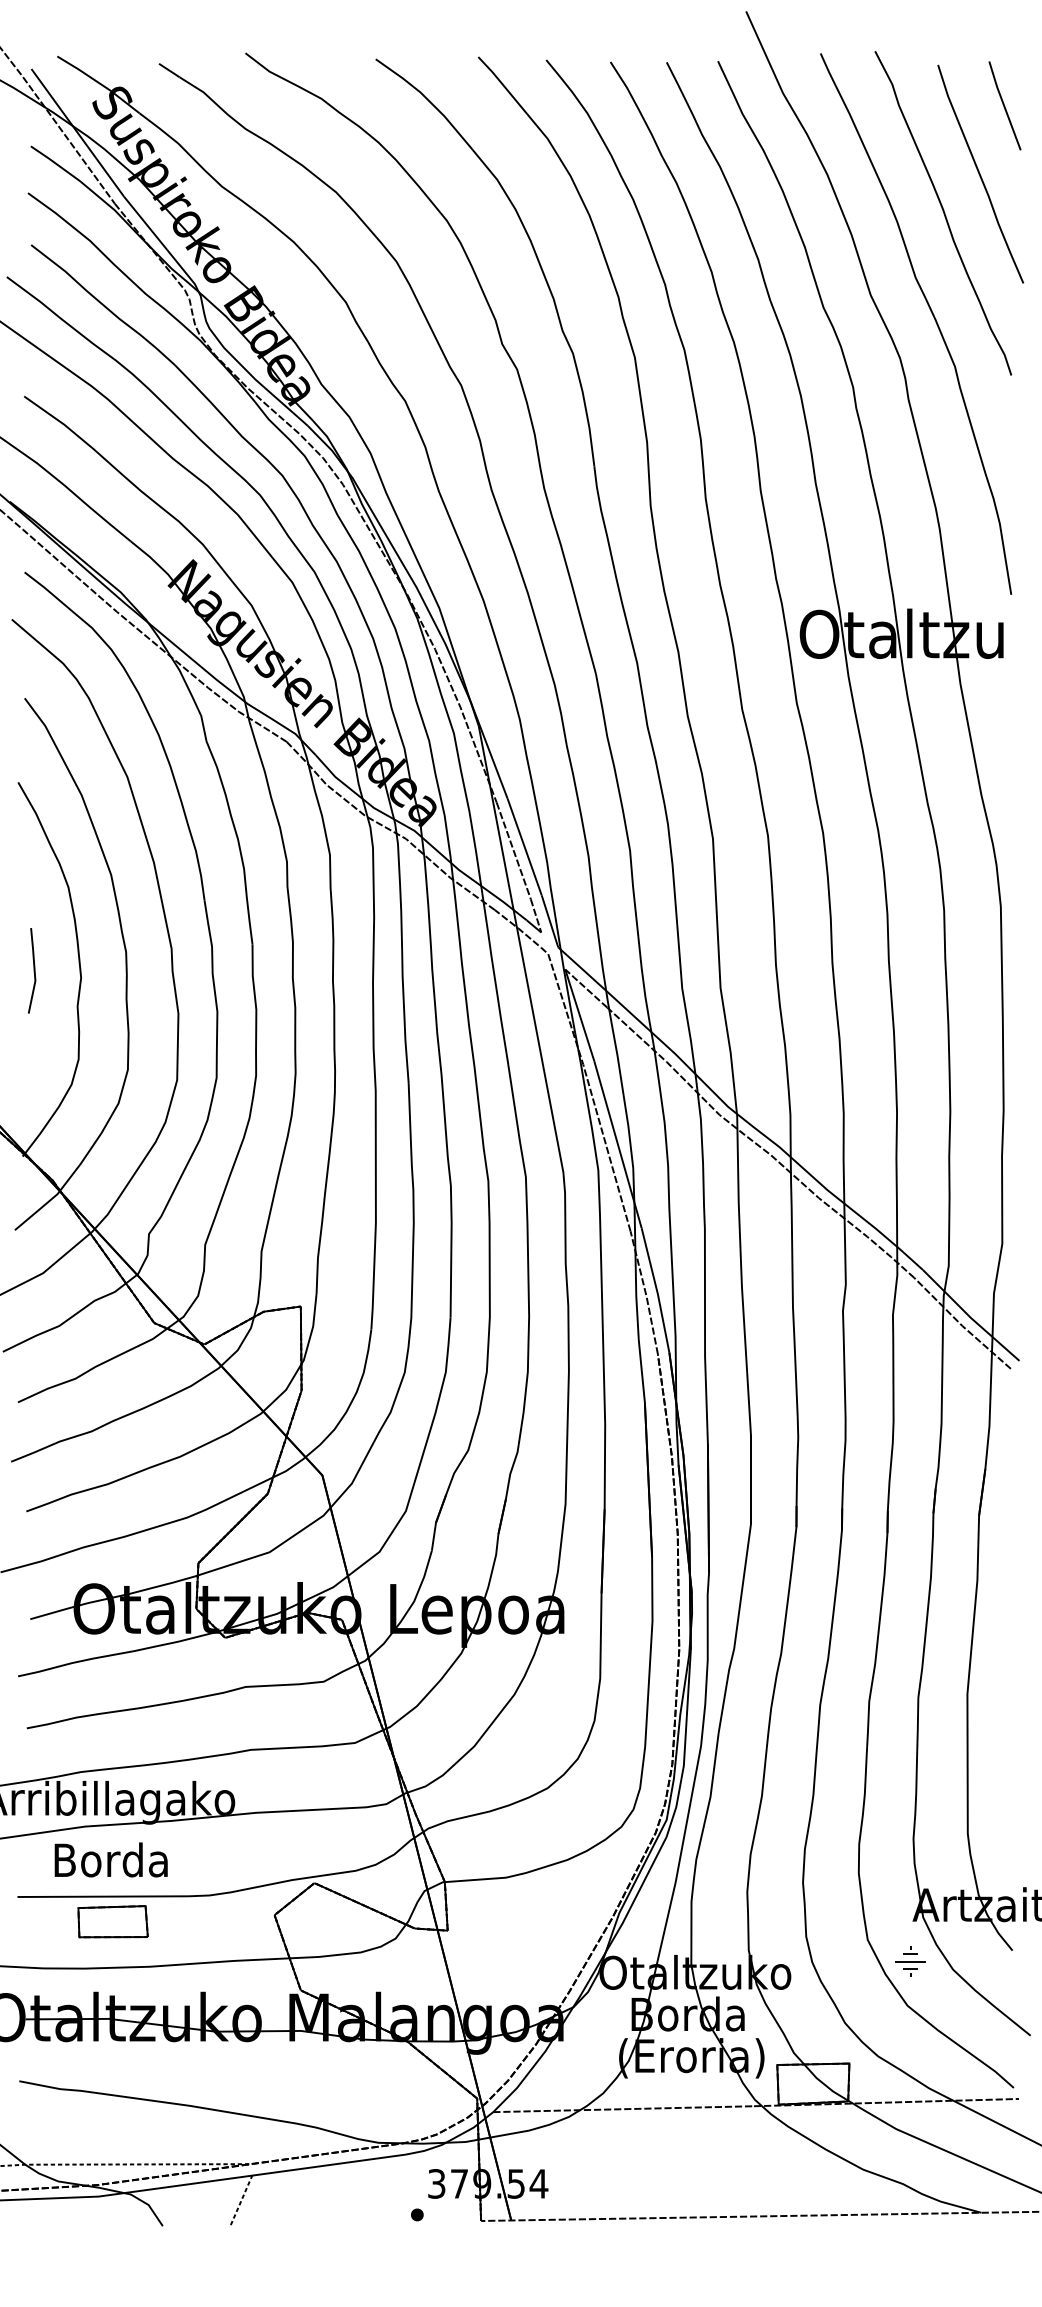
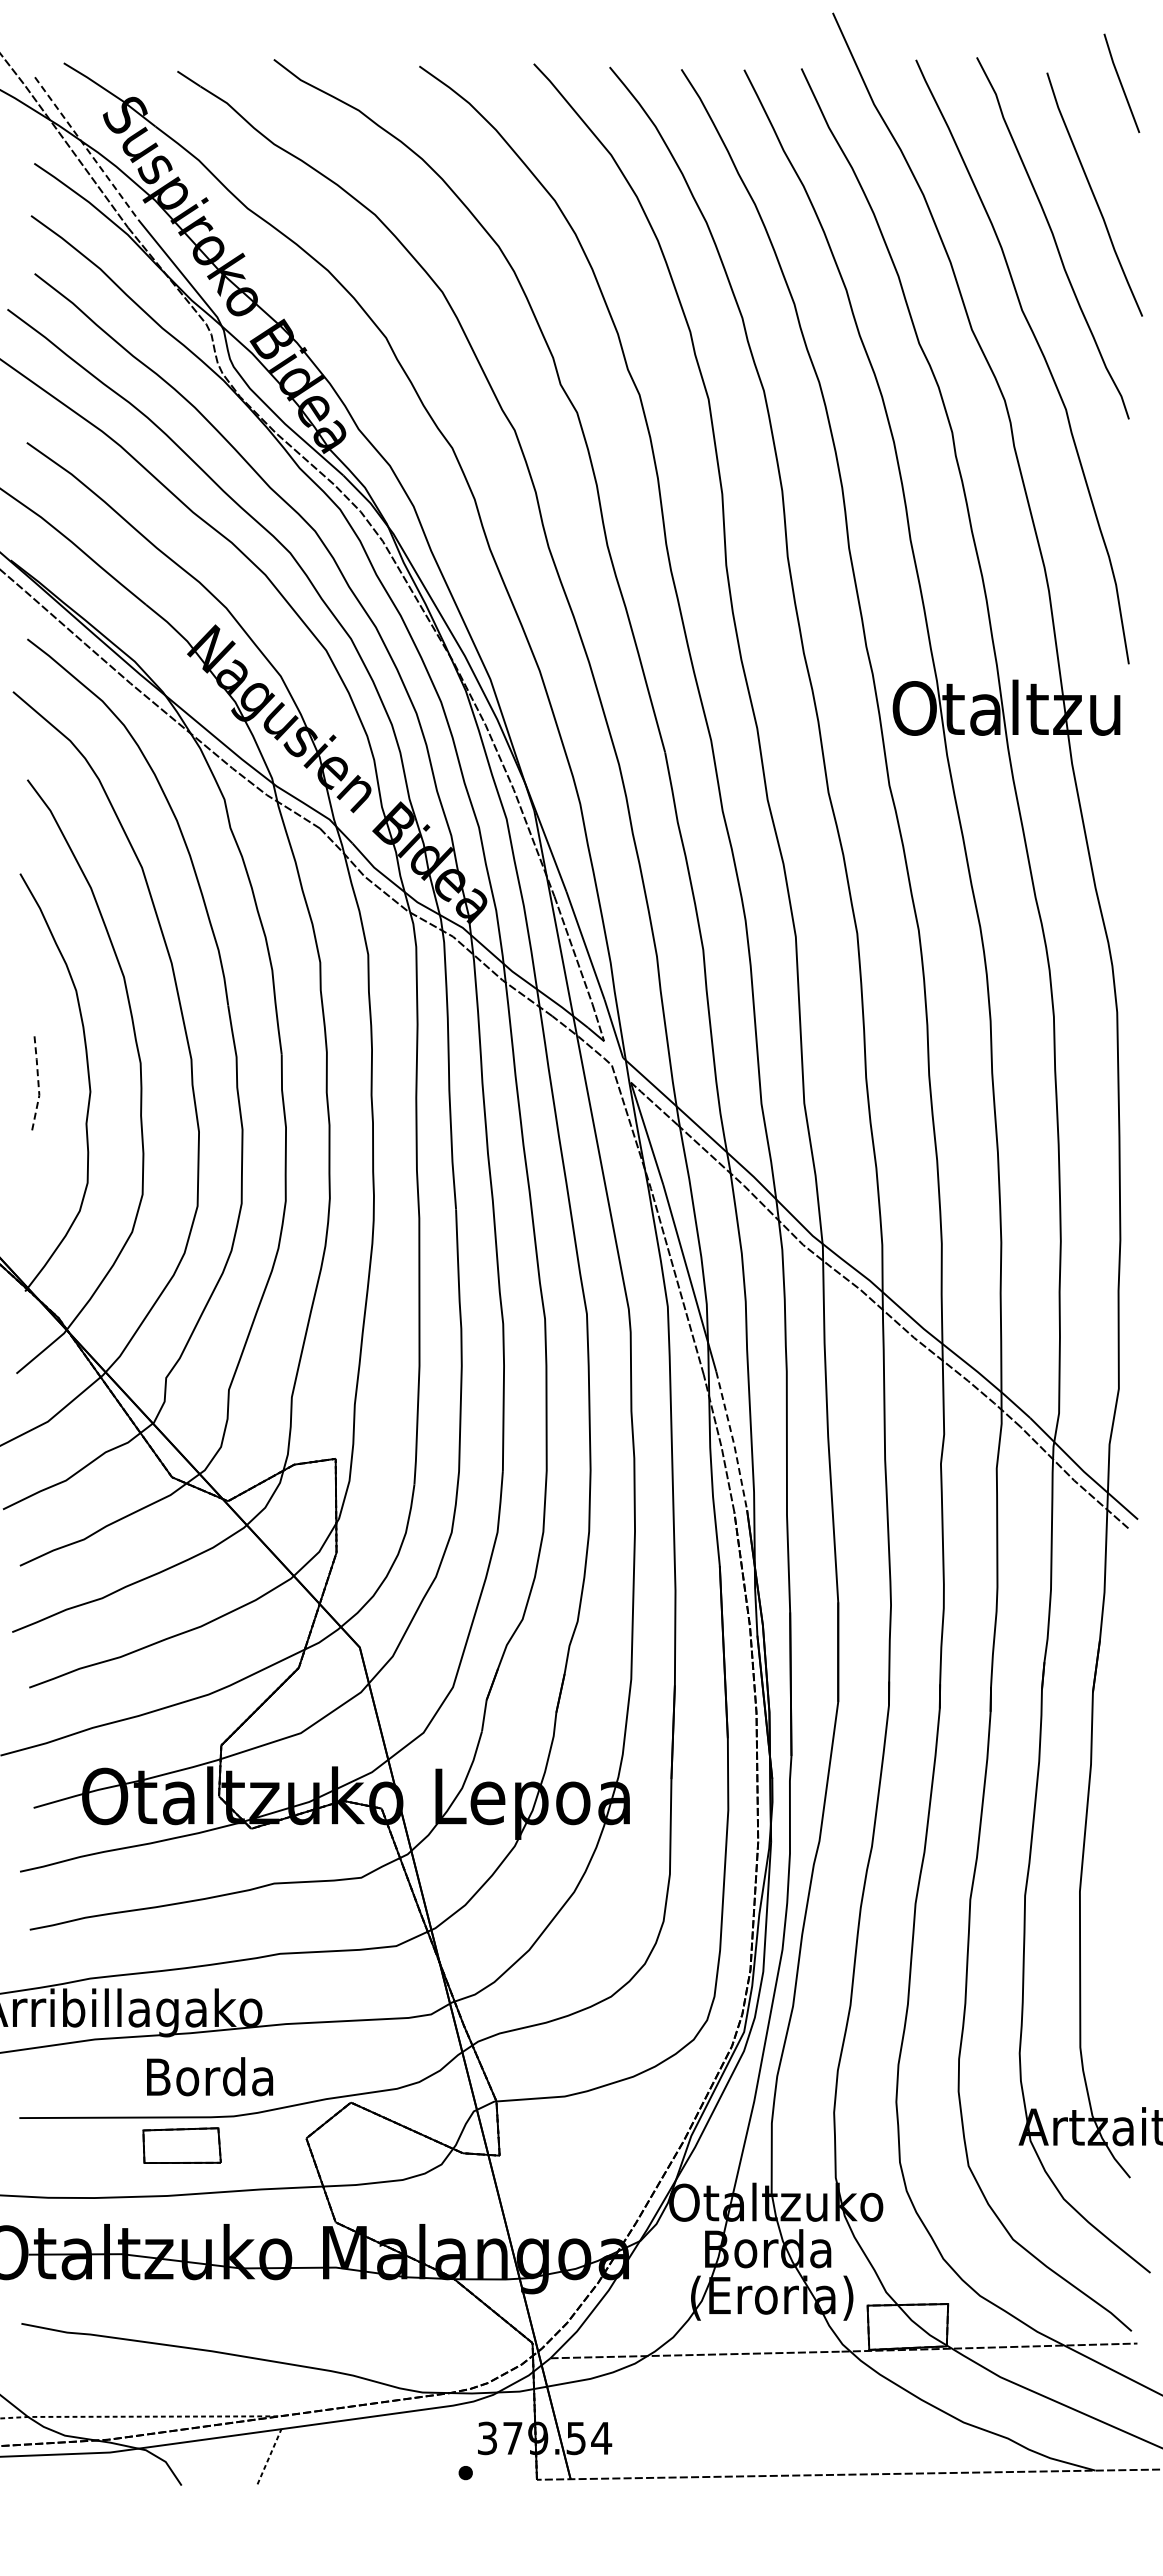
line: (1004, 105) -> (1121, 83), moved
line: (77, 132) -> (86, 148), solid -> dashed
line: (34, 971) -> (38, 1084), solid -> dashed
line: (657, 1290) -> (733, 1441), solid -> dashed
text: (111, 1859) -> (210, 2076), moved
part: (112, 1921) -> (181, 2145), moved
part: (910, 1961) -> (1016, 2190), removed

